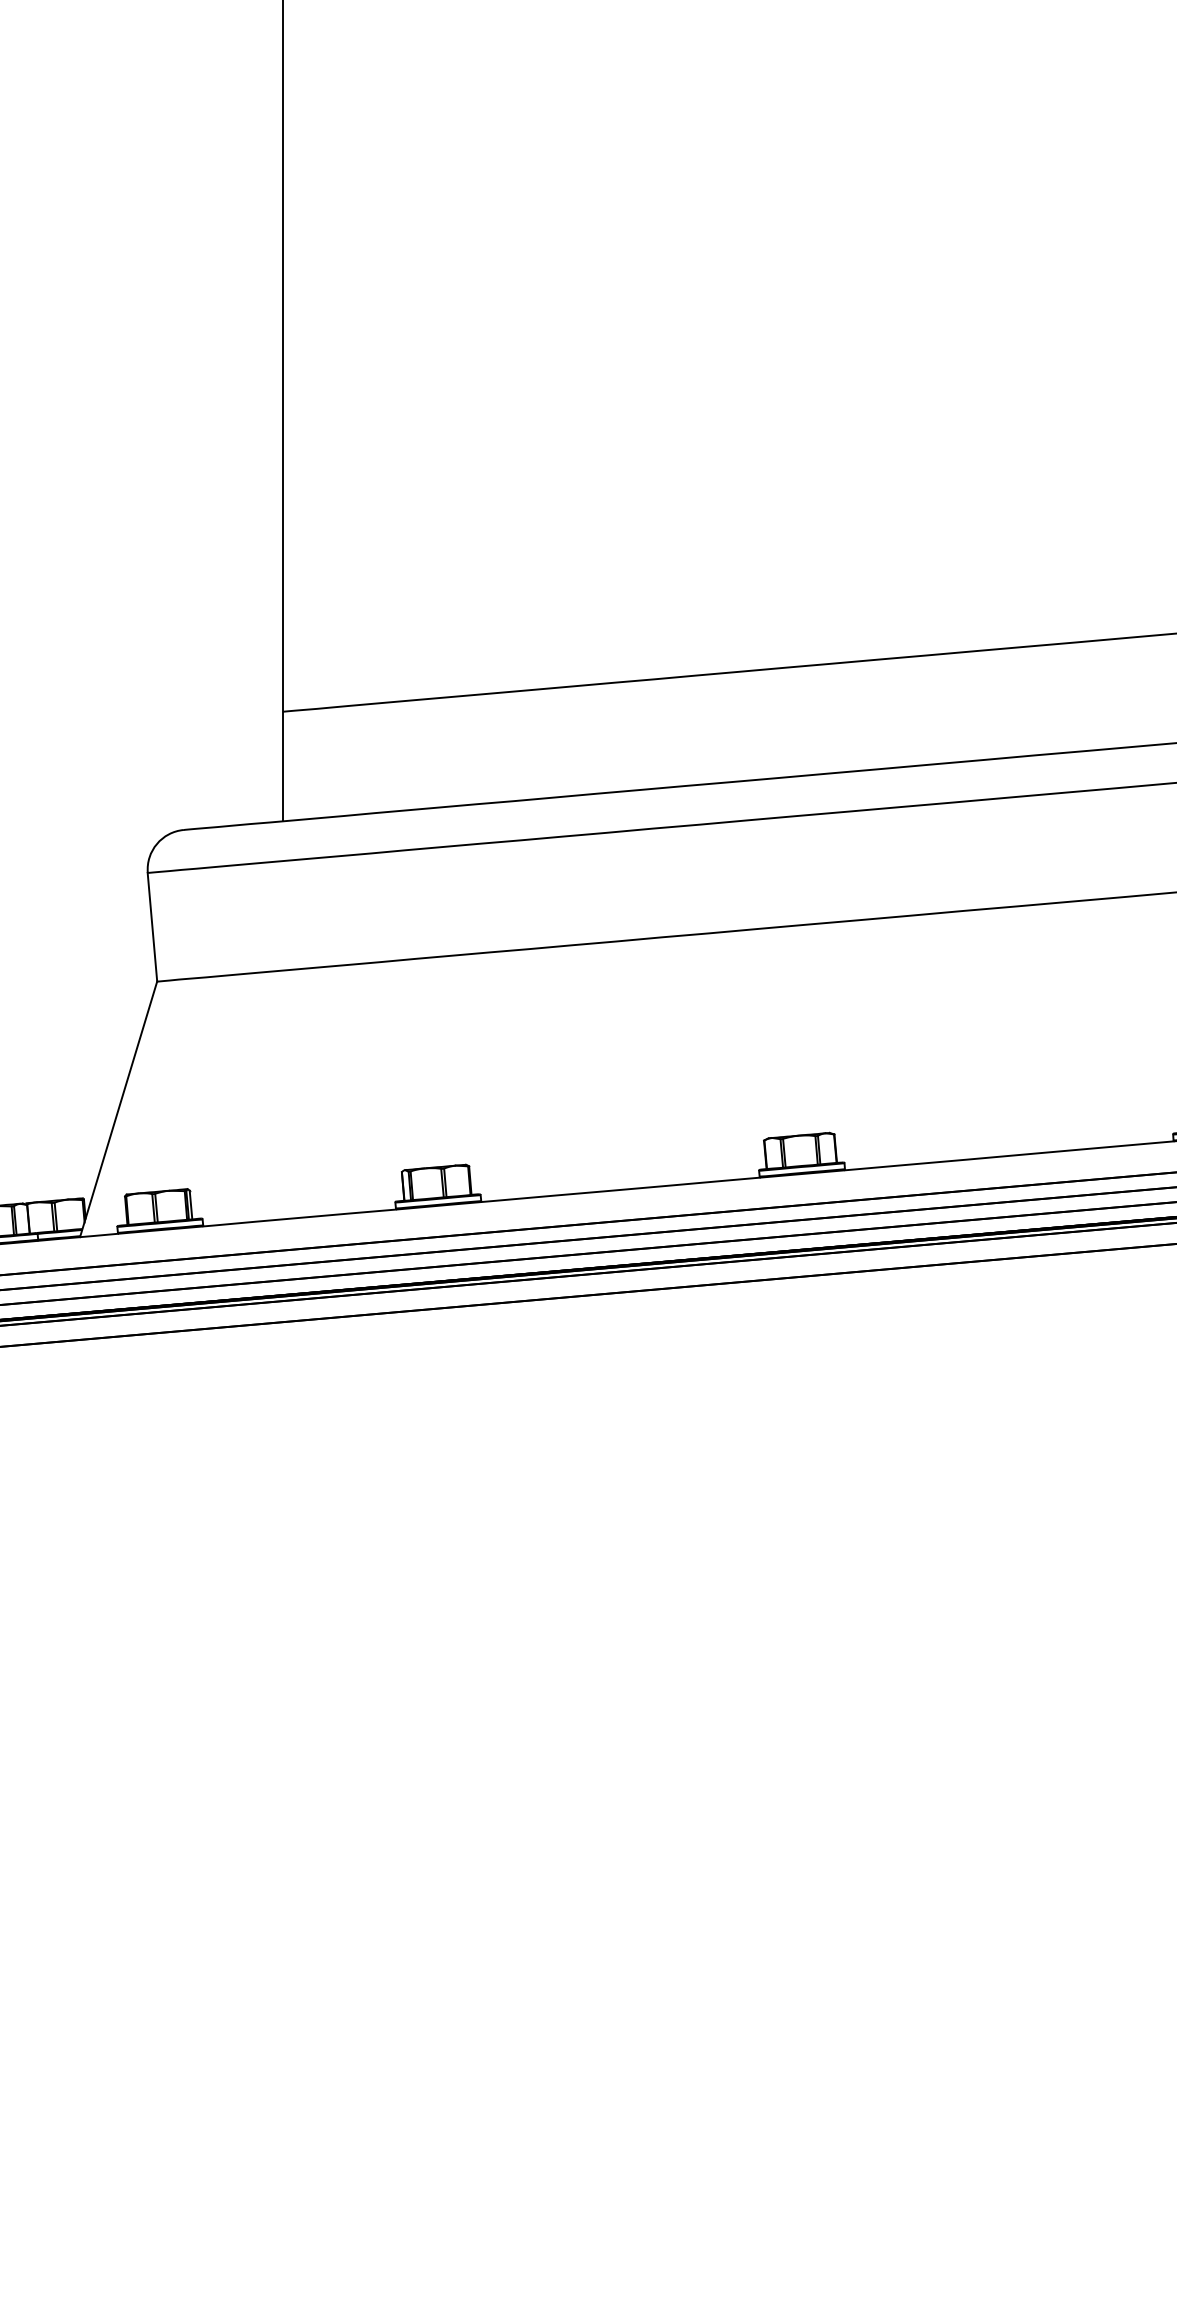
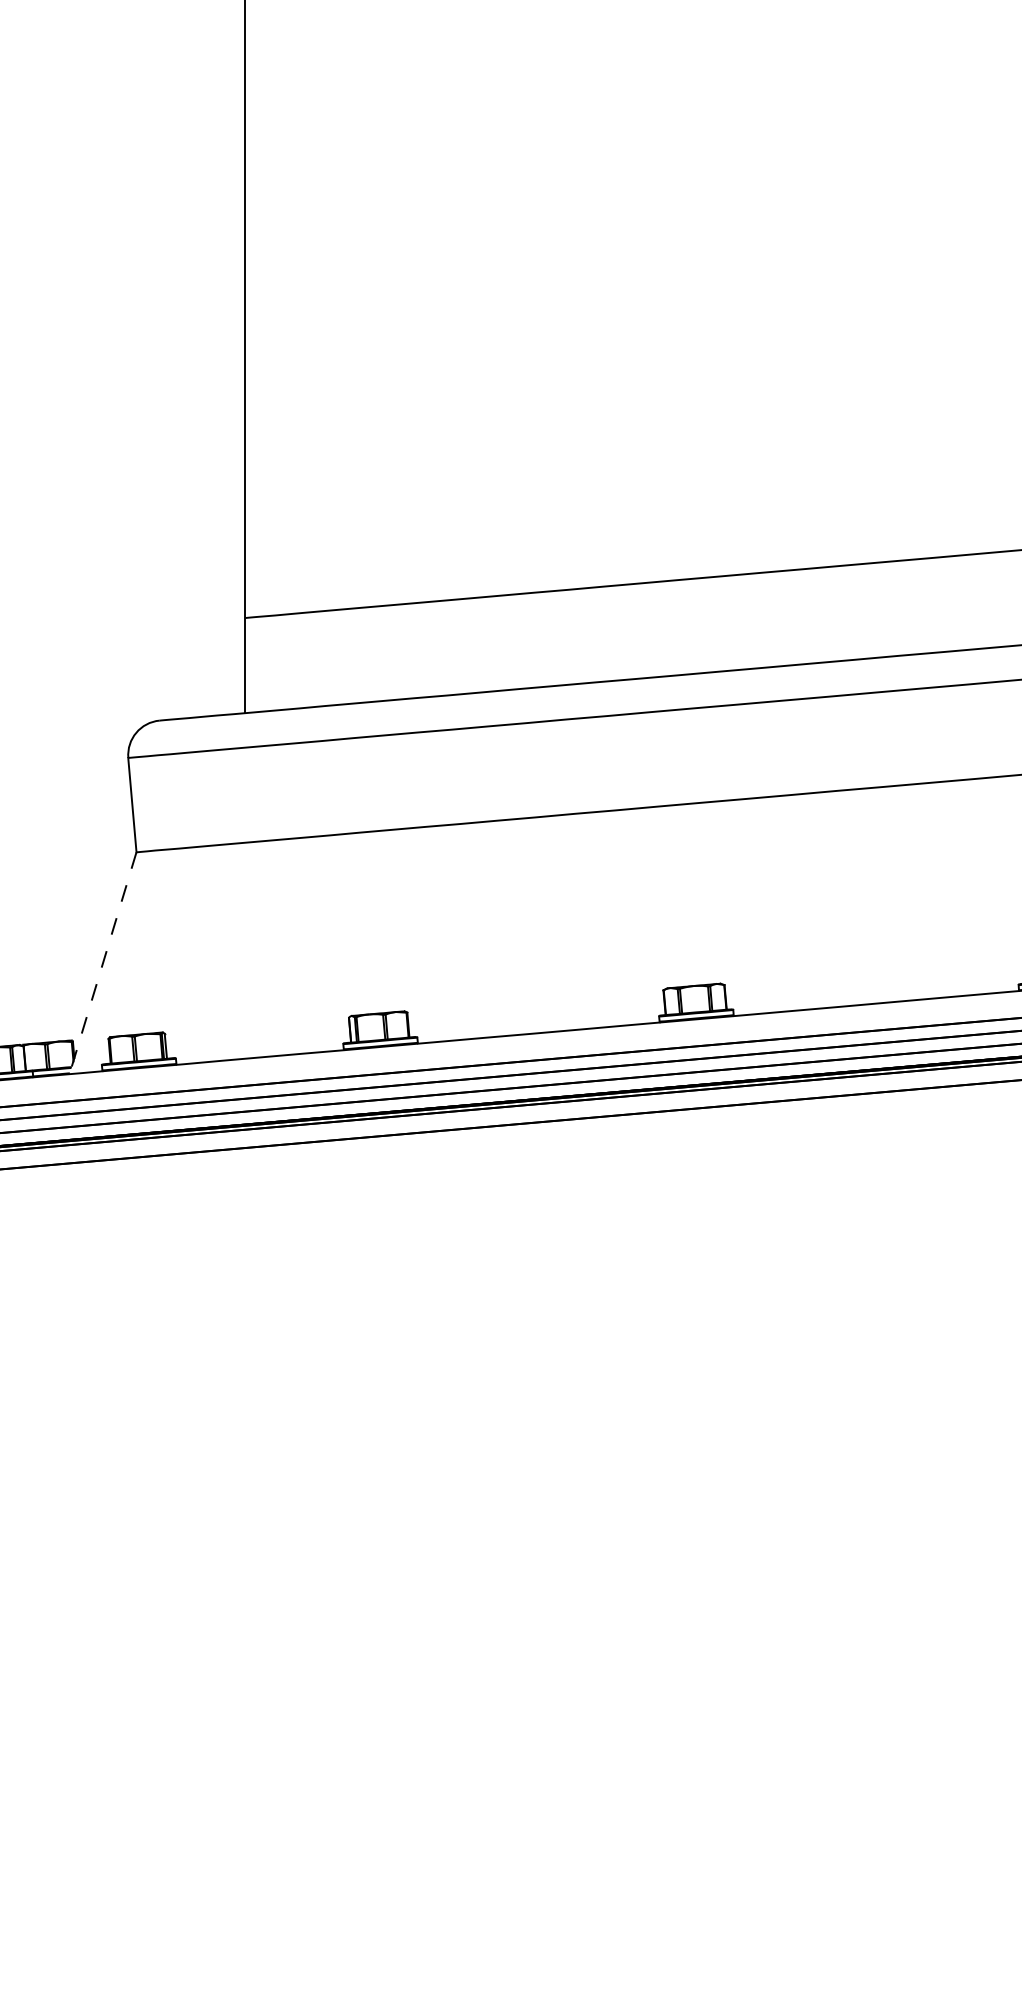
line: (119, 1109) -> (103, 963), solid -> dashed

